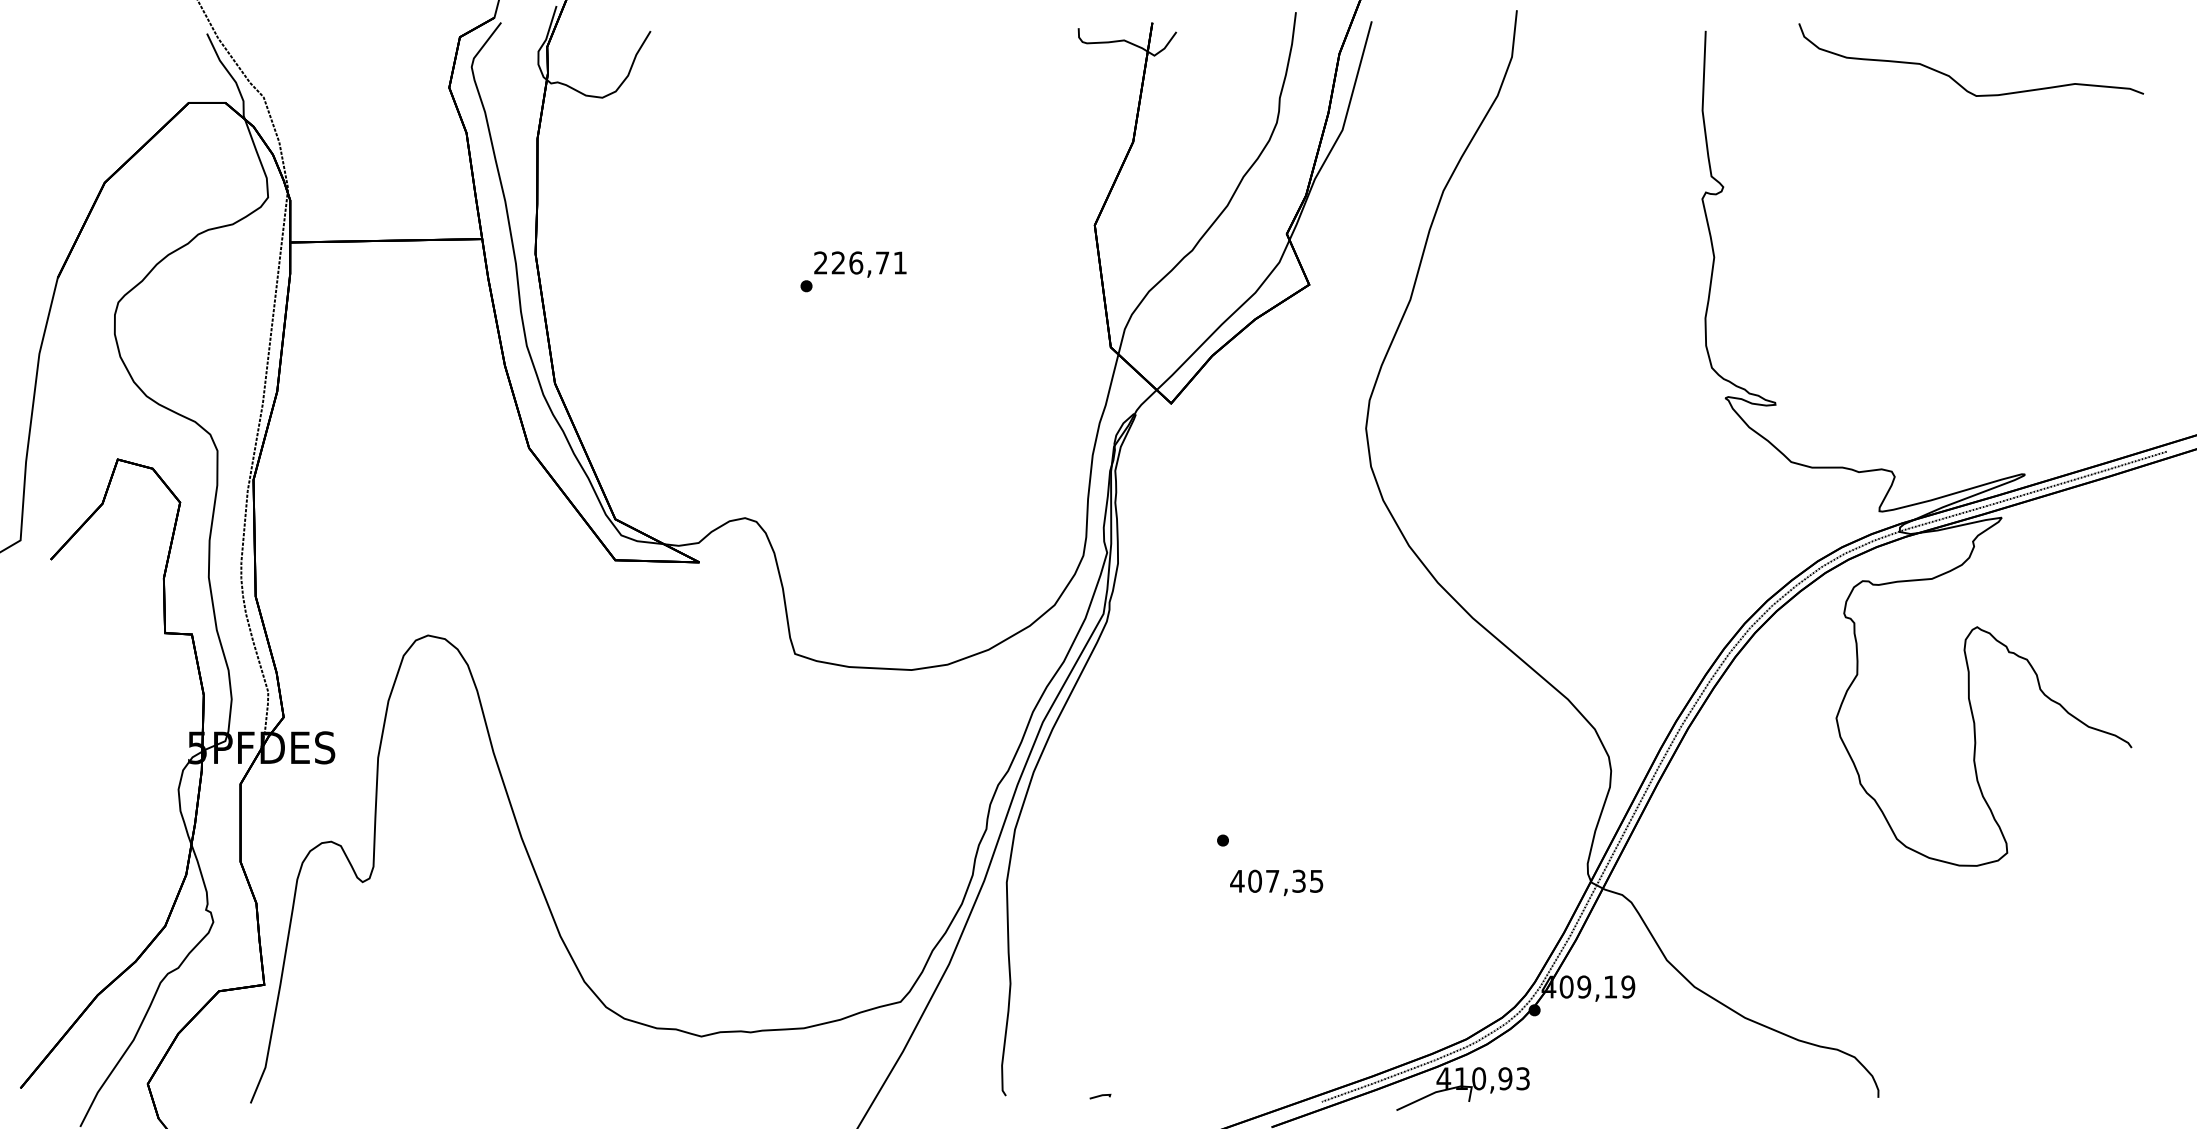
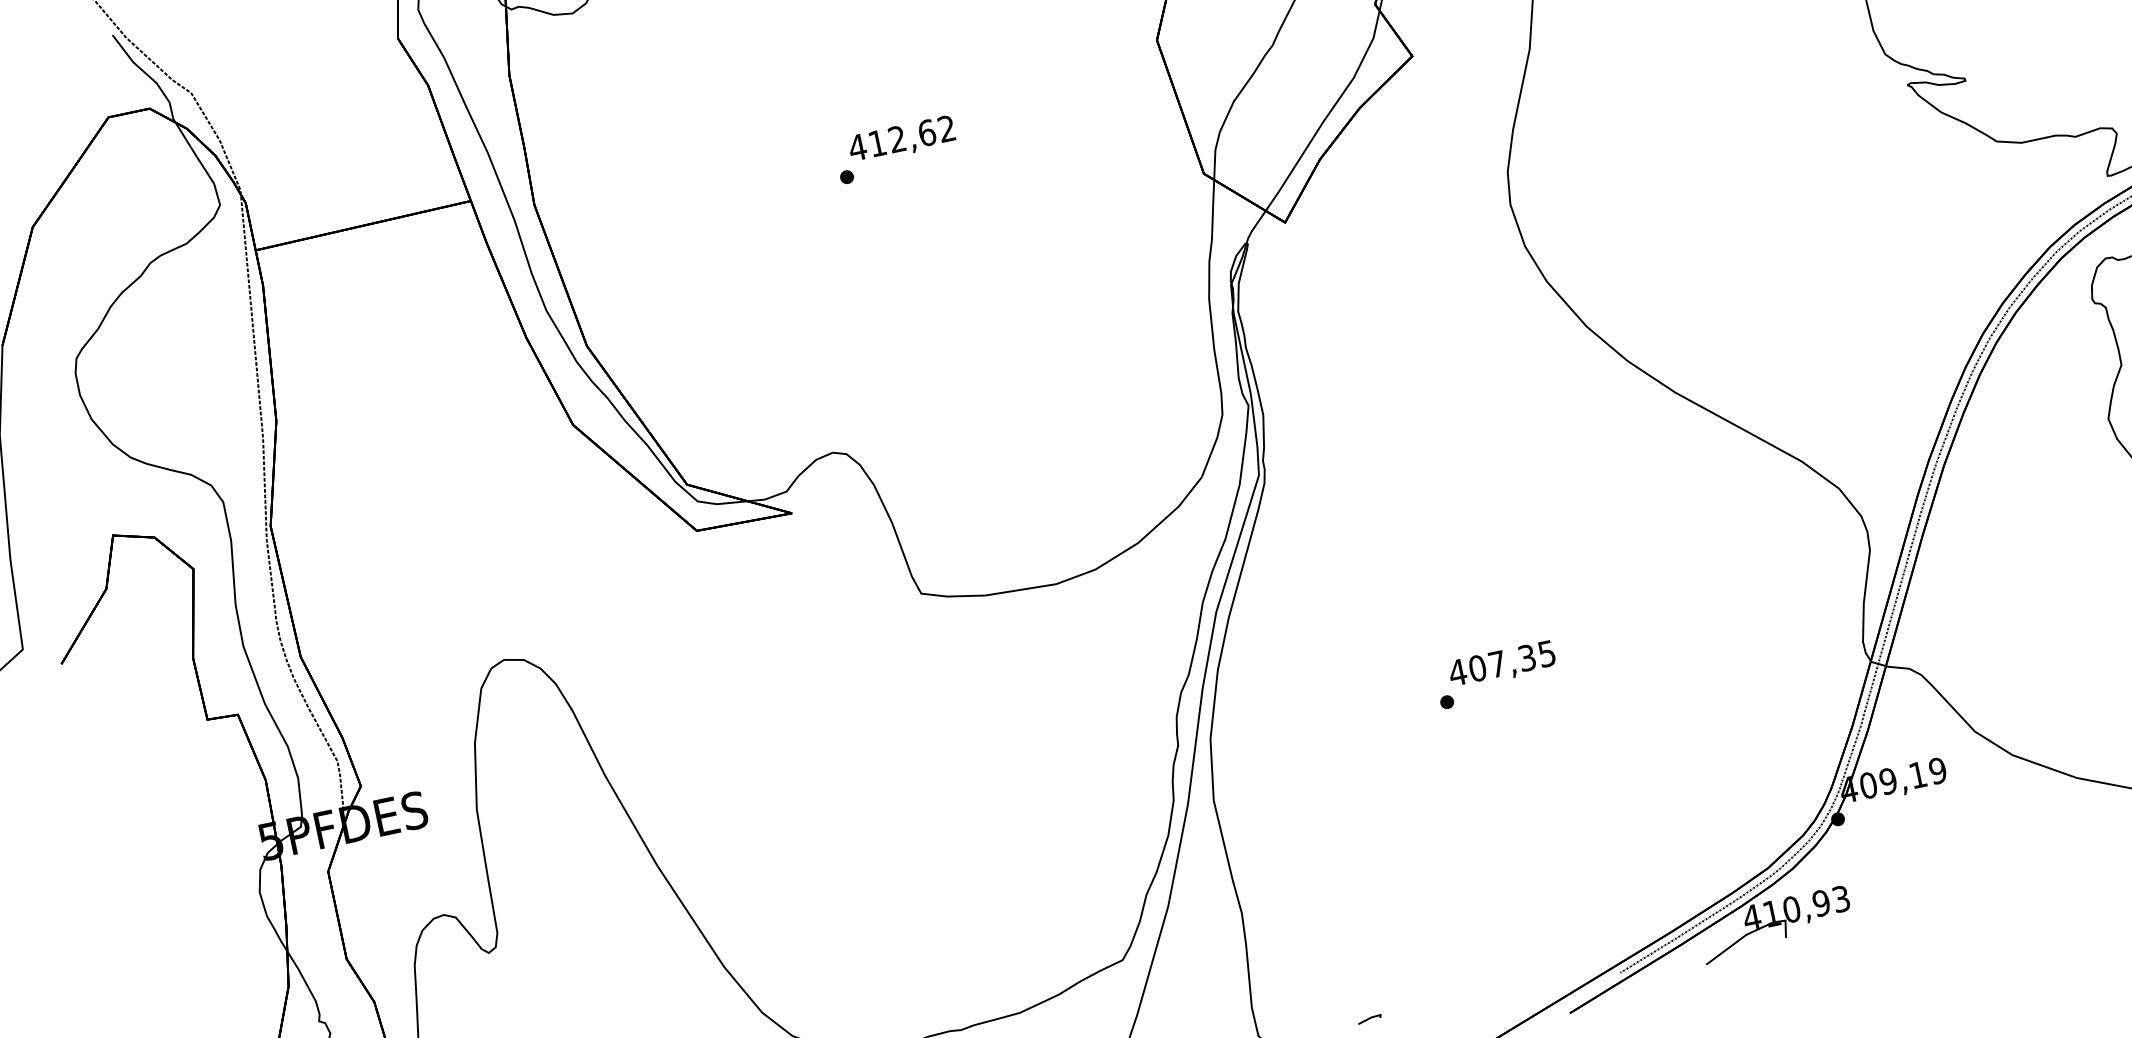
text: (859, 262) -> (900, 137), 226,71 -> 412,62
text: (1276, 882) -> (1502, 664), moved

